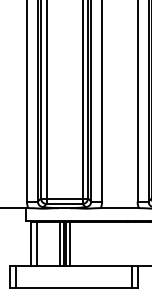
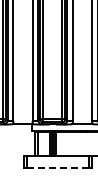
line: (75, 288) -> (58, 167), solid -> dashed

